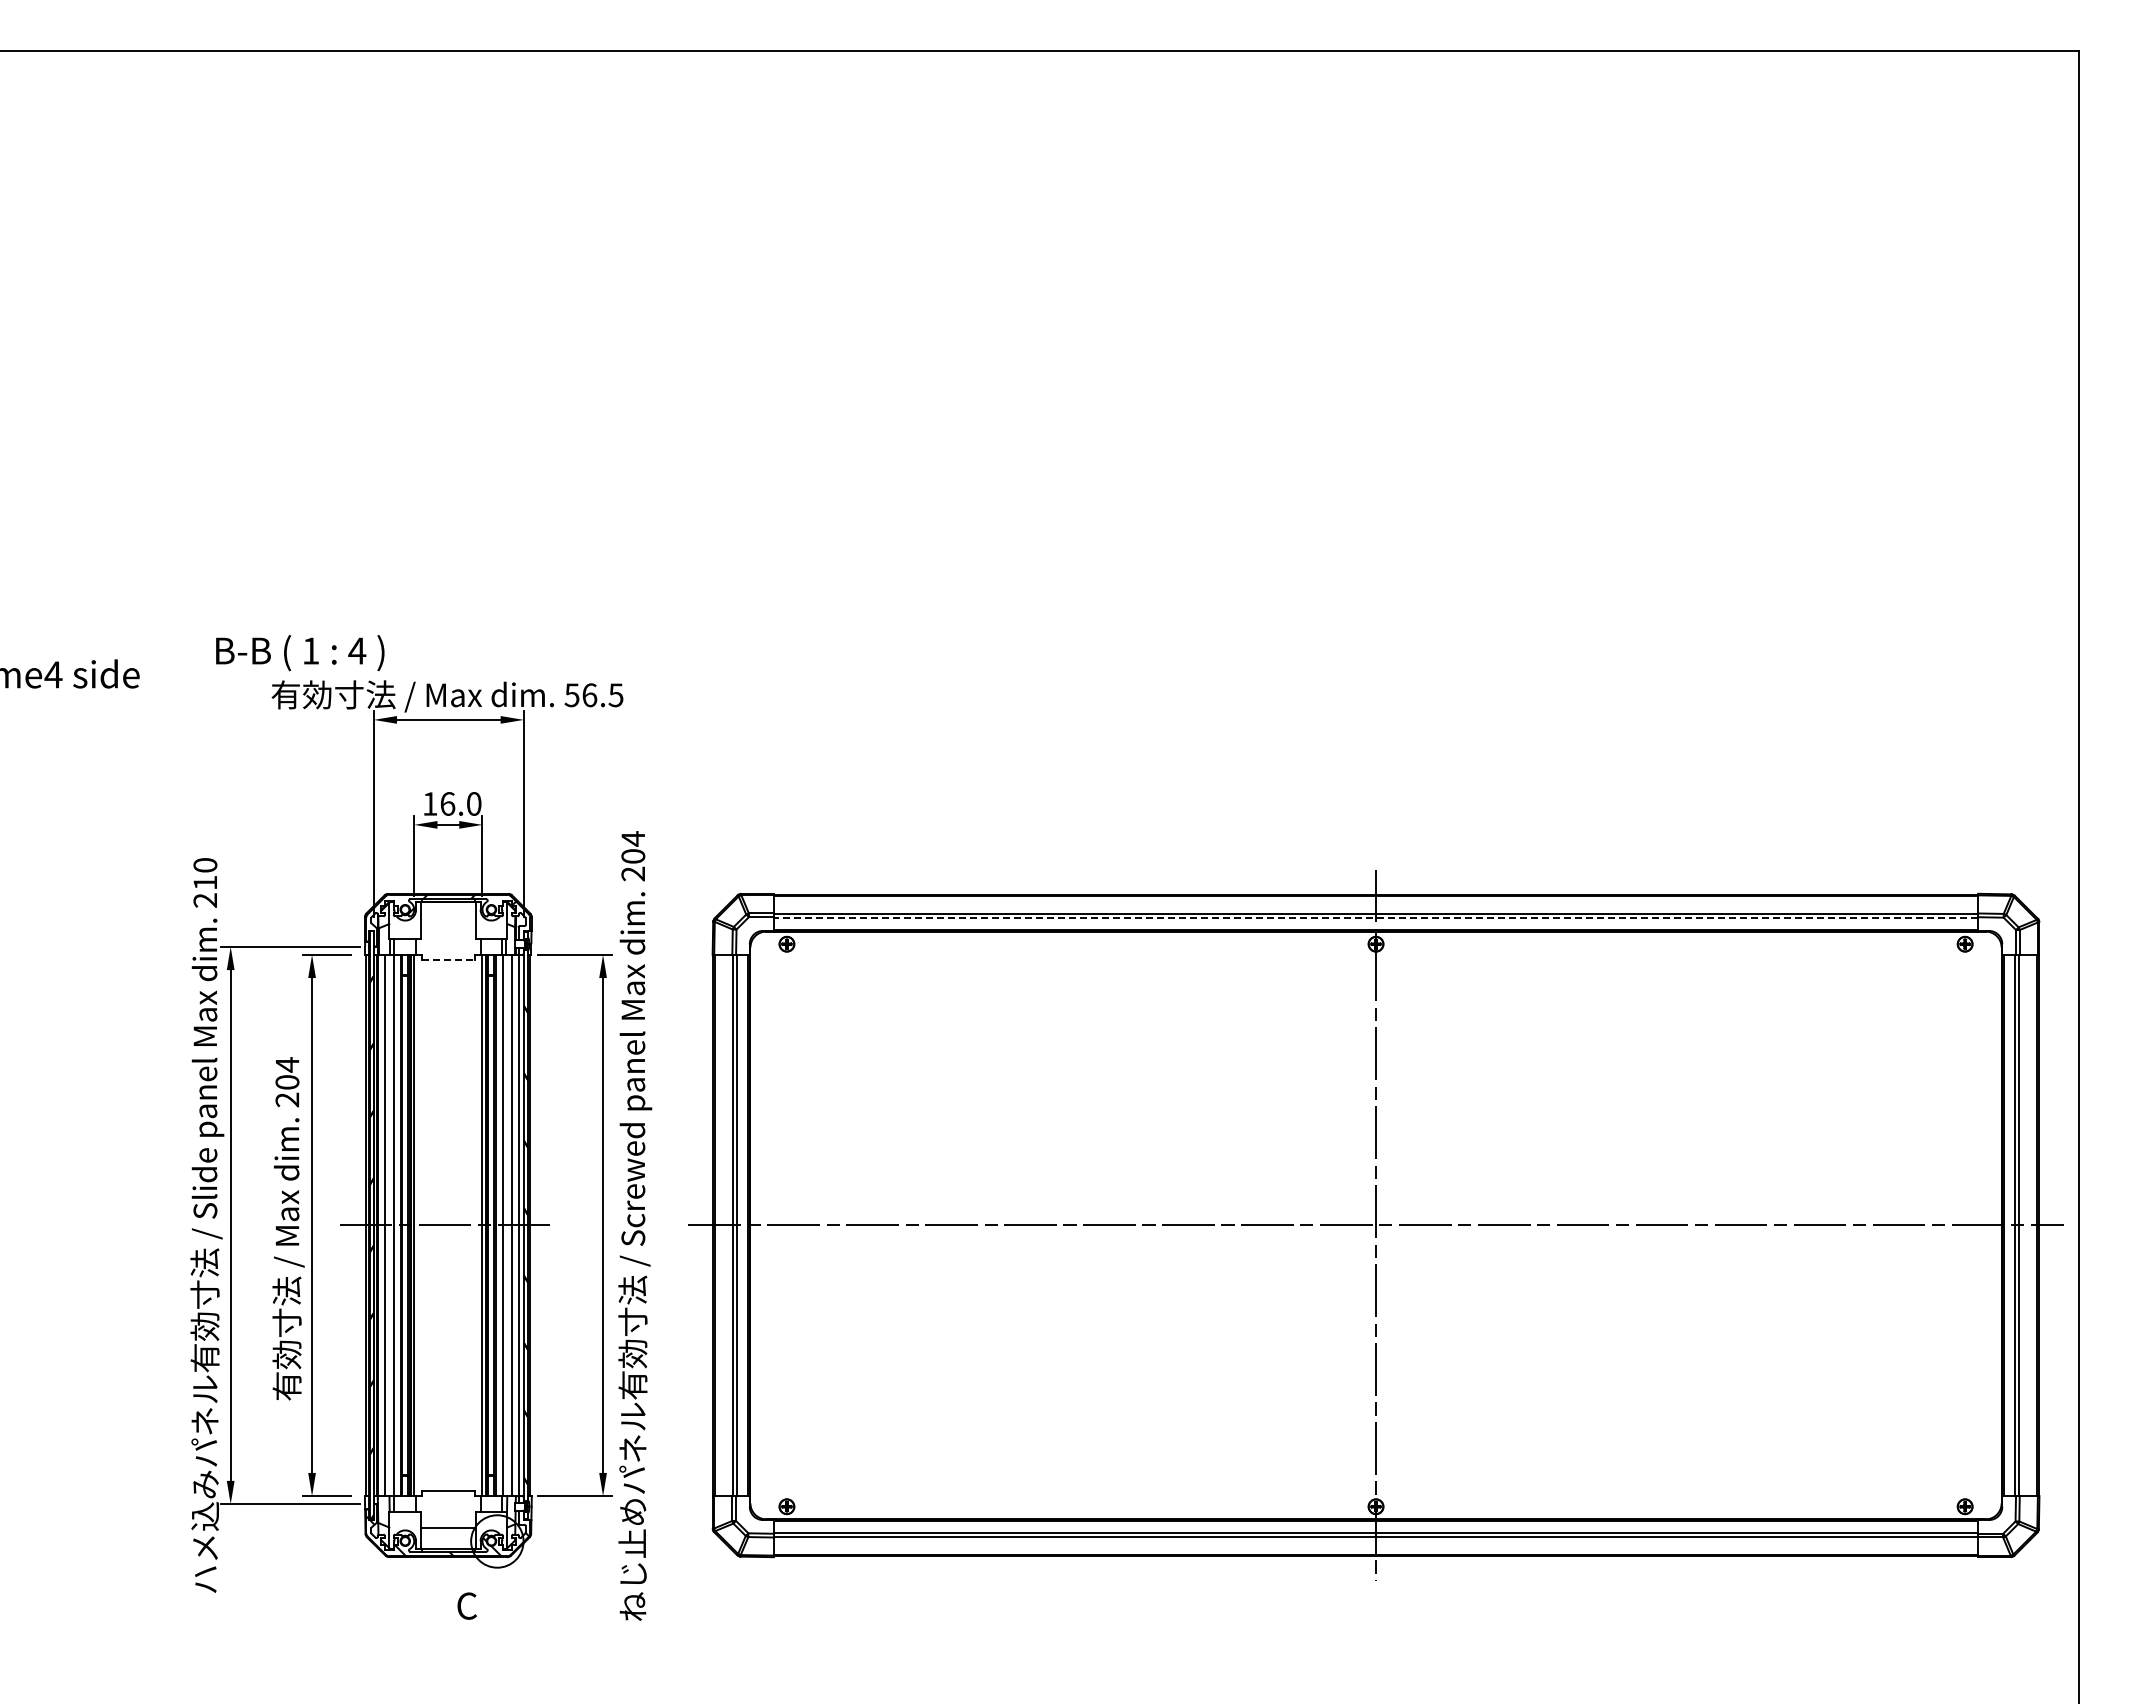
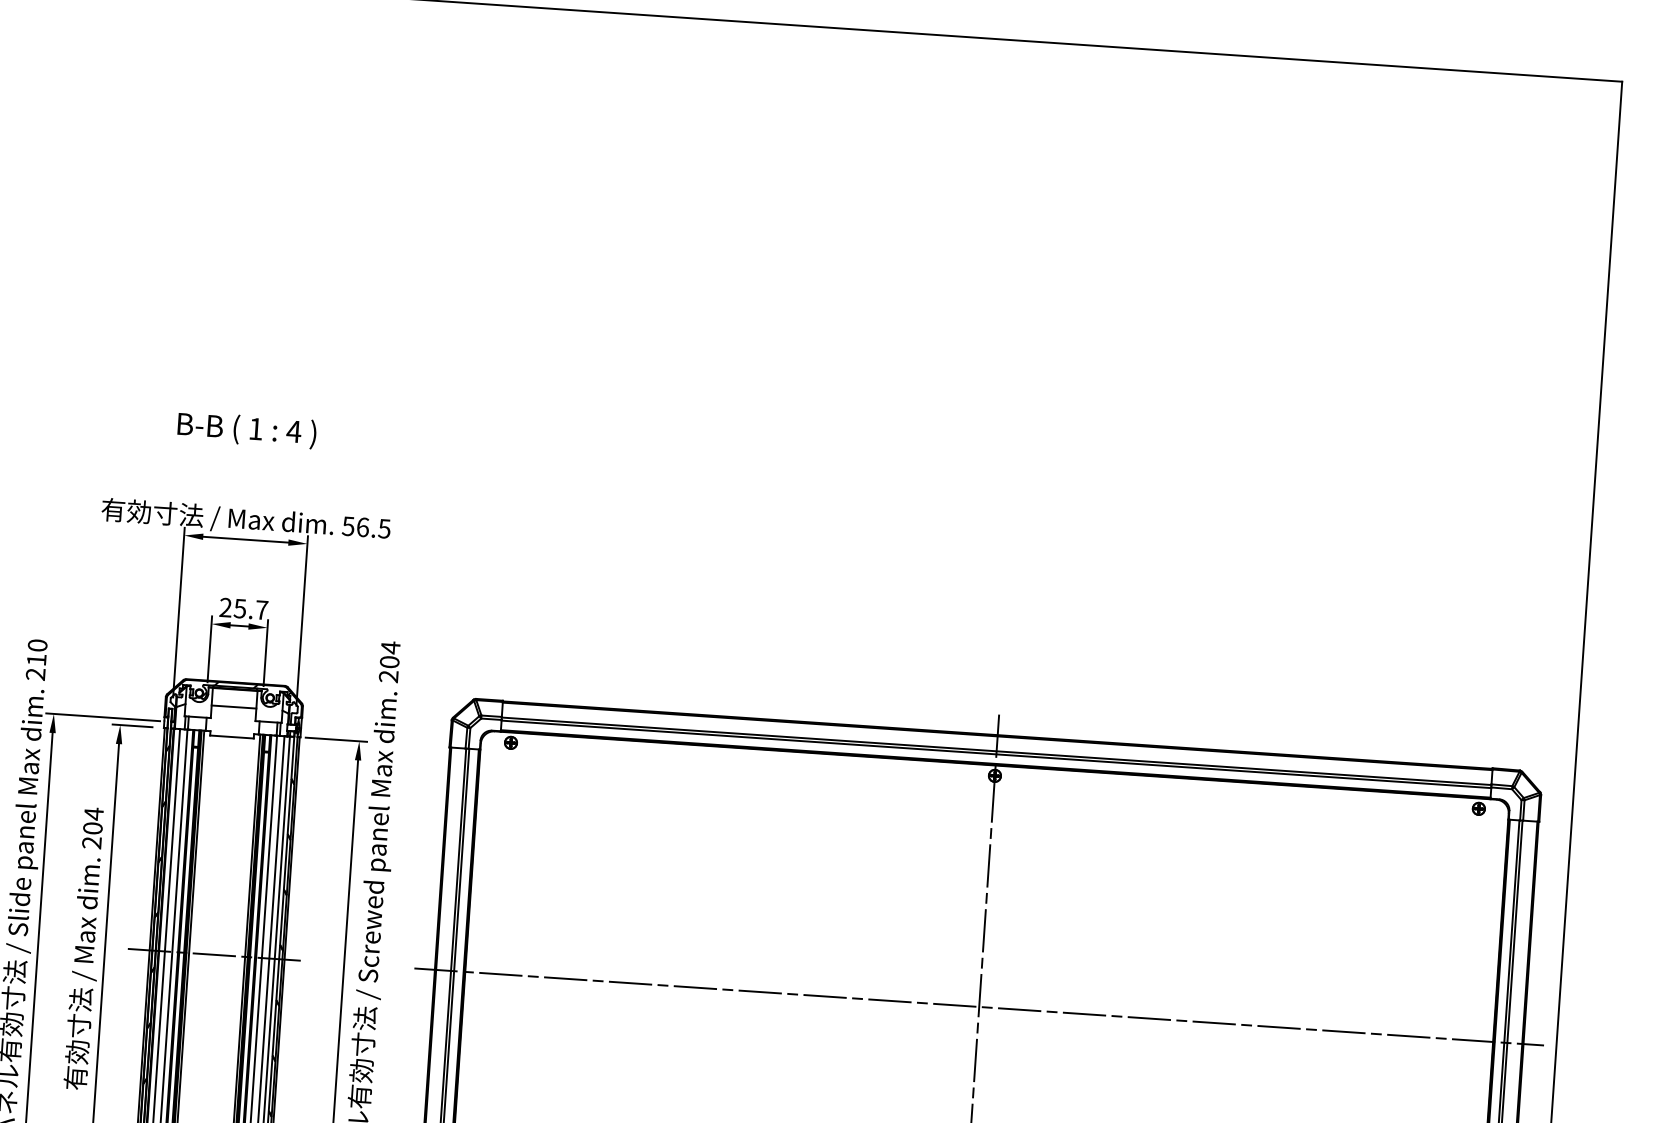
text: (300, 653) -> (247, 430), moved
text: (452, 803) -> (244, 608), 16.0 -> 25.7
line: (1375, 918) -> (995, 754), dashed -> solid
line: (448, 923) -> (234, 706), added
line: (448, 960) -> (232, 737), dashed -> solid

